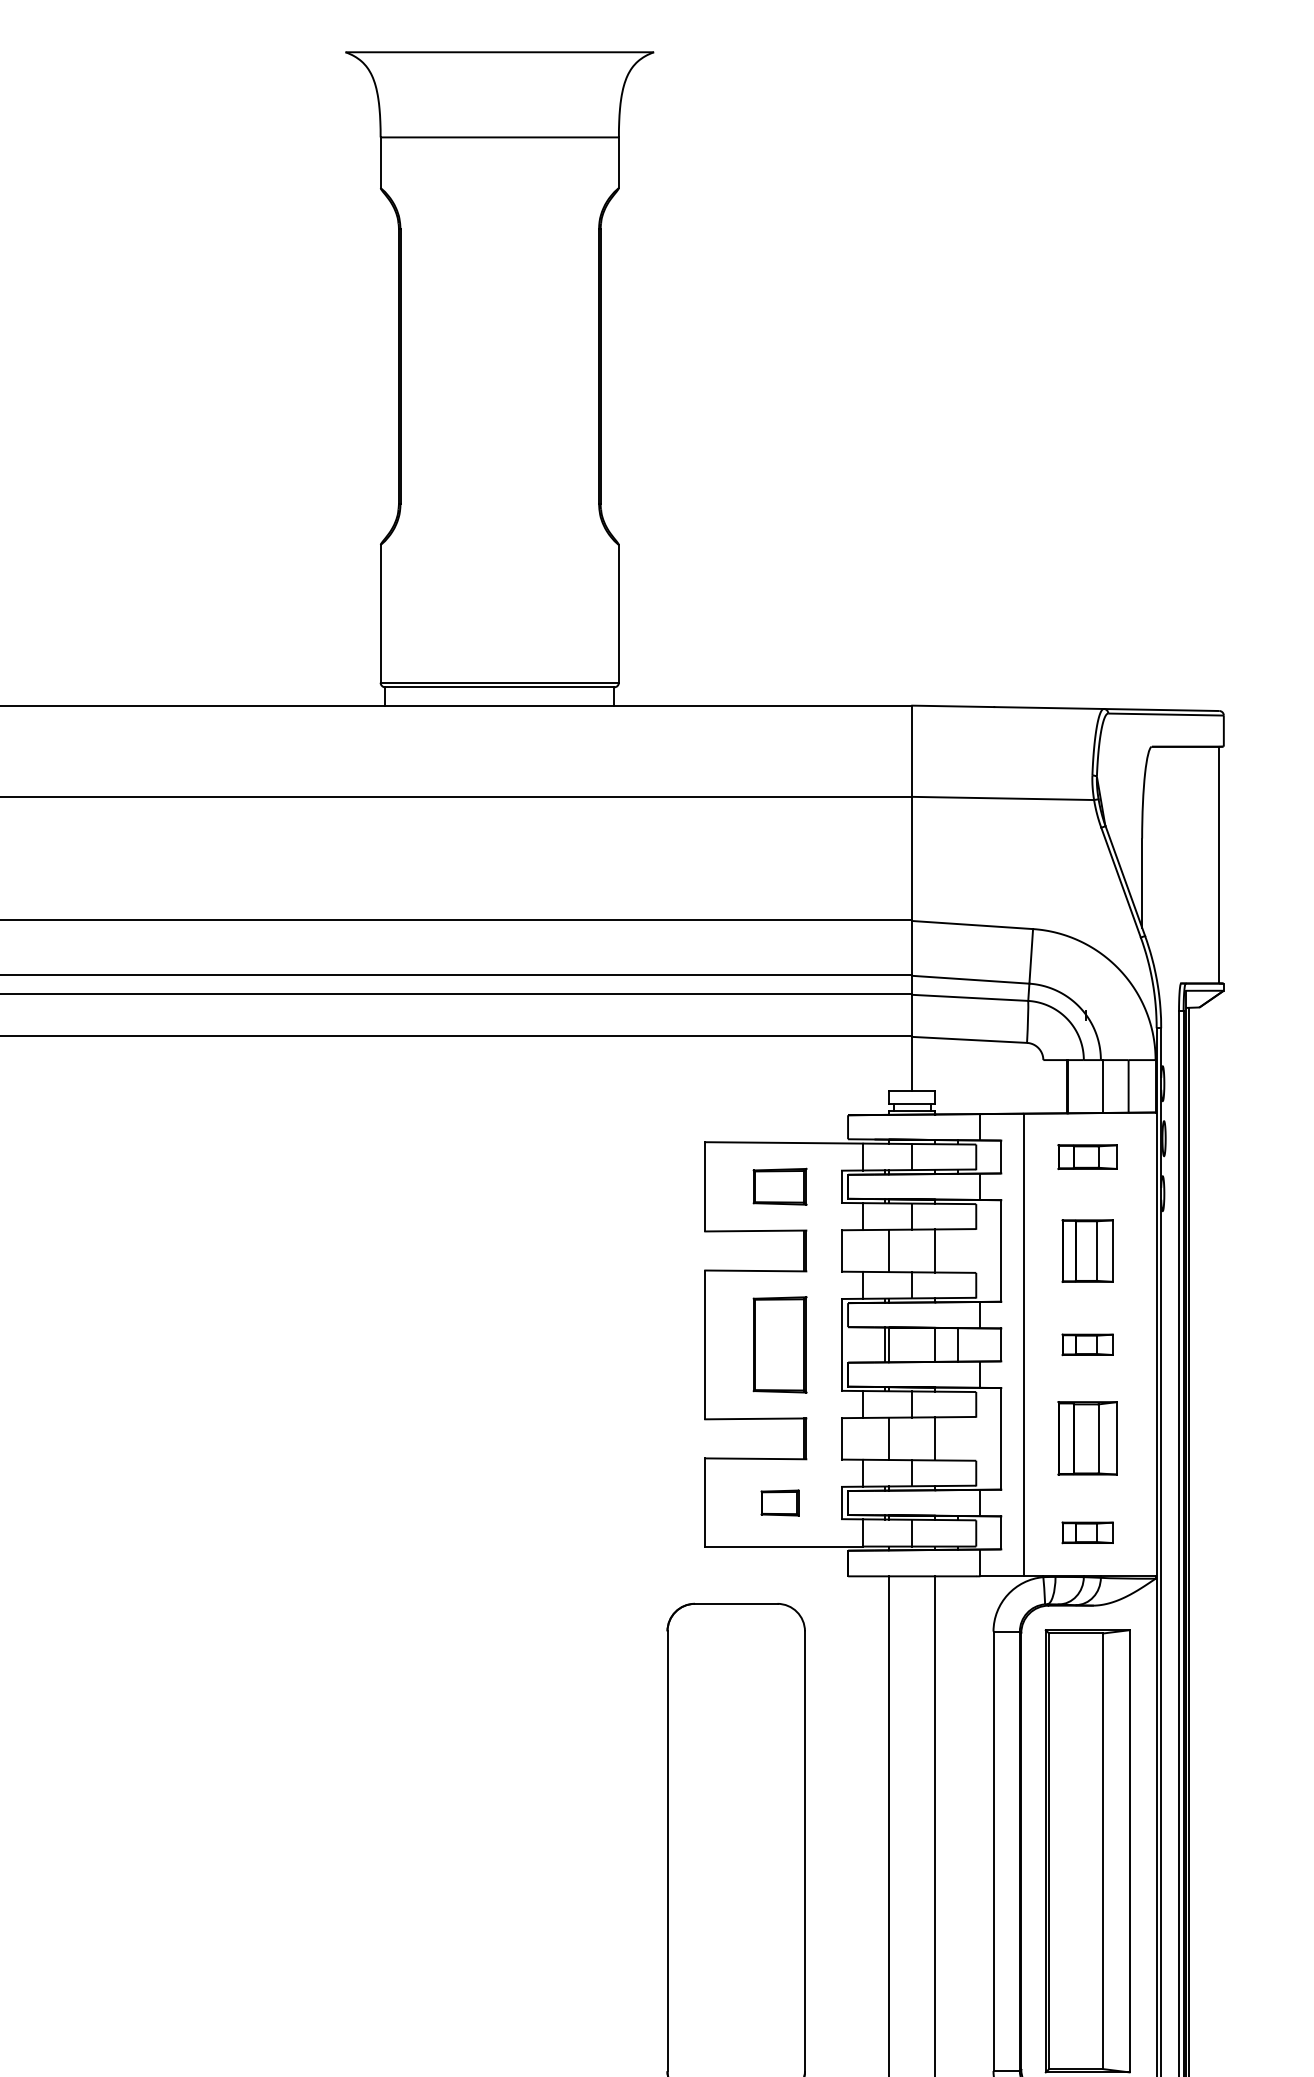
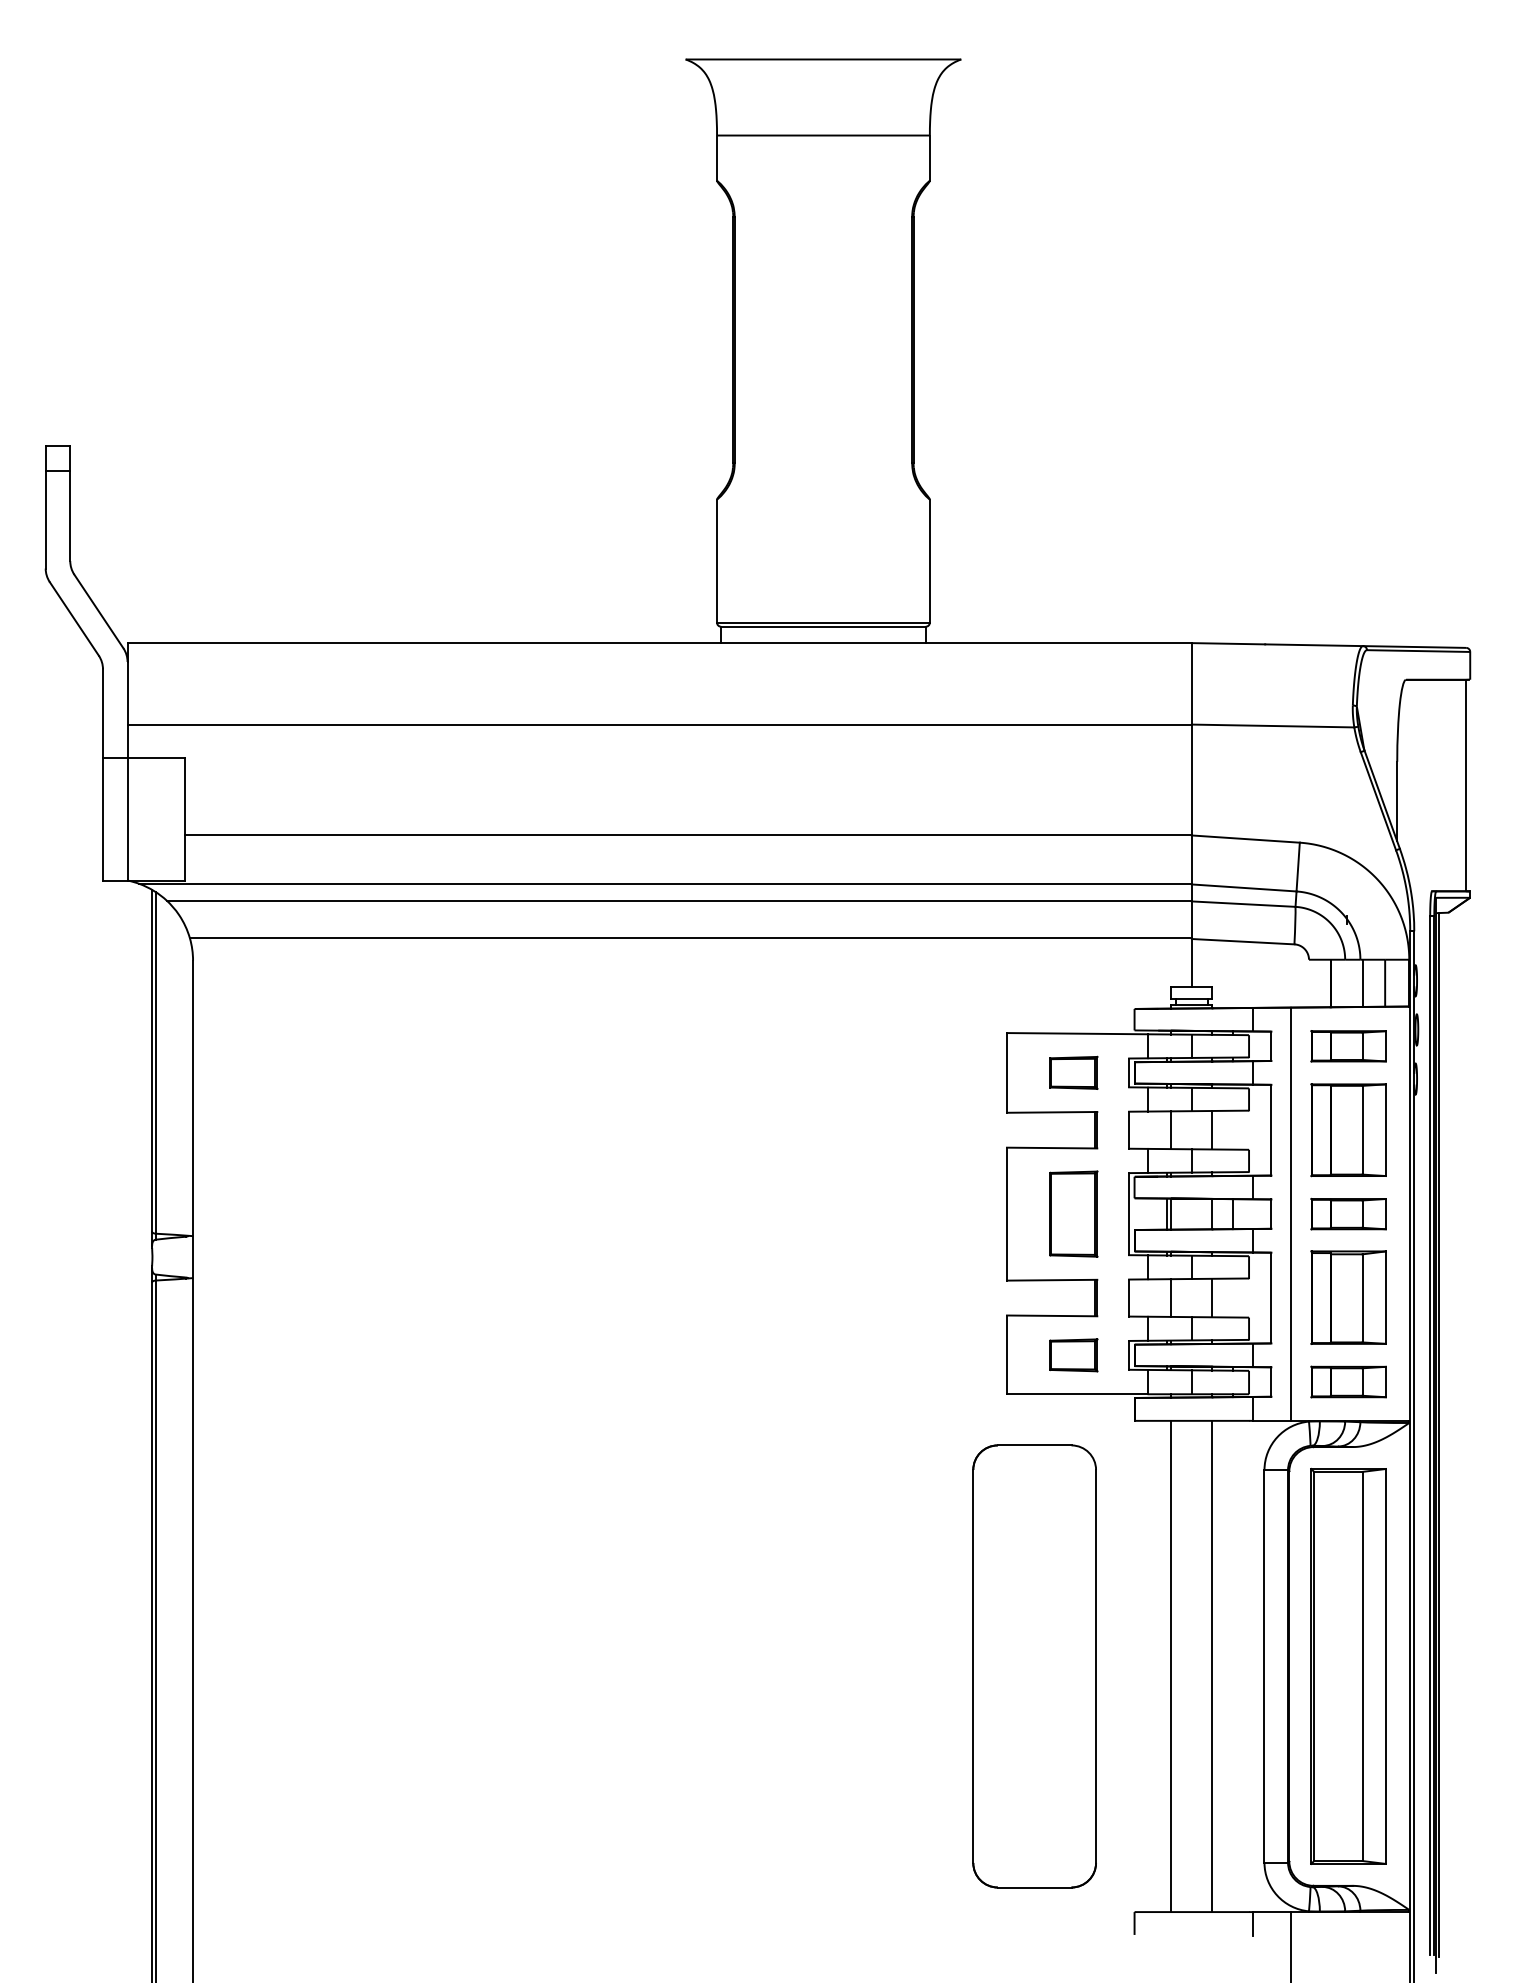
part: (1087, 1157) -> (1348, 1046), size x1.43
part: (1087, 1251) -> (1348, 1130), size x1.67
part: (1087, 1344) -> (1348, 1213), size x1.67
part: (1087, 1438) -> (1348, 1297), size x1.43
part: (779, 1503) -> (1073, 1355), size x1.43
part: (1087, 1532) -> (1348, 1381), size x1.67

